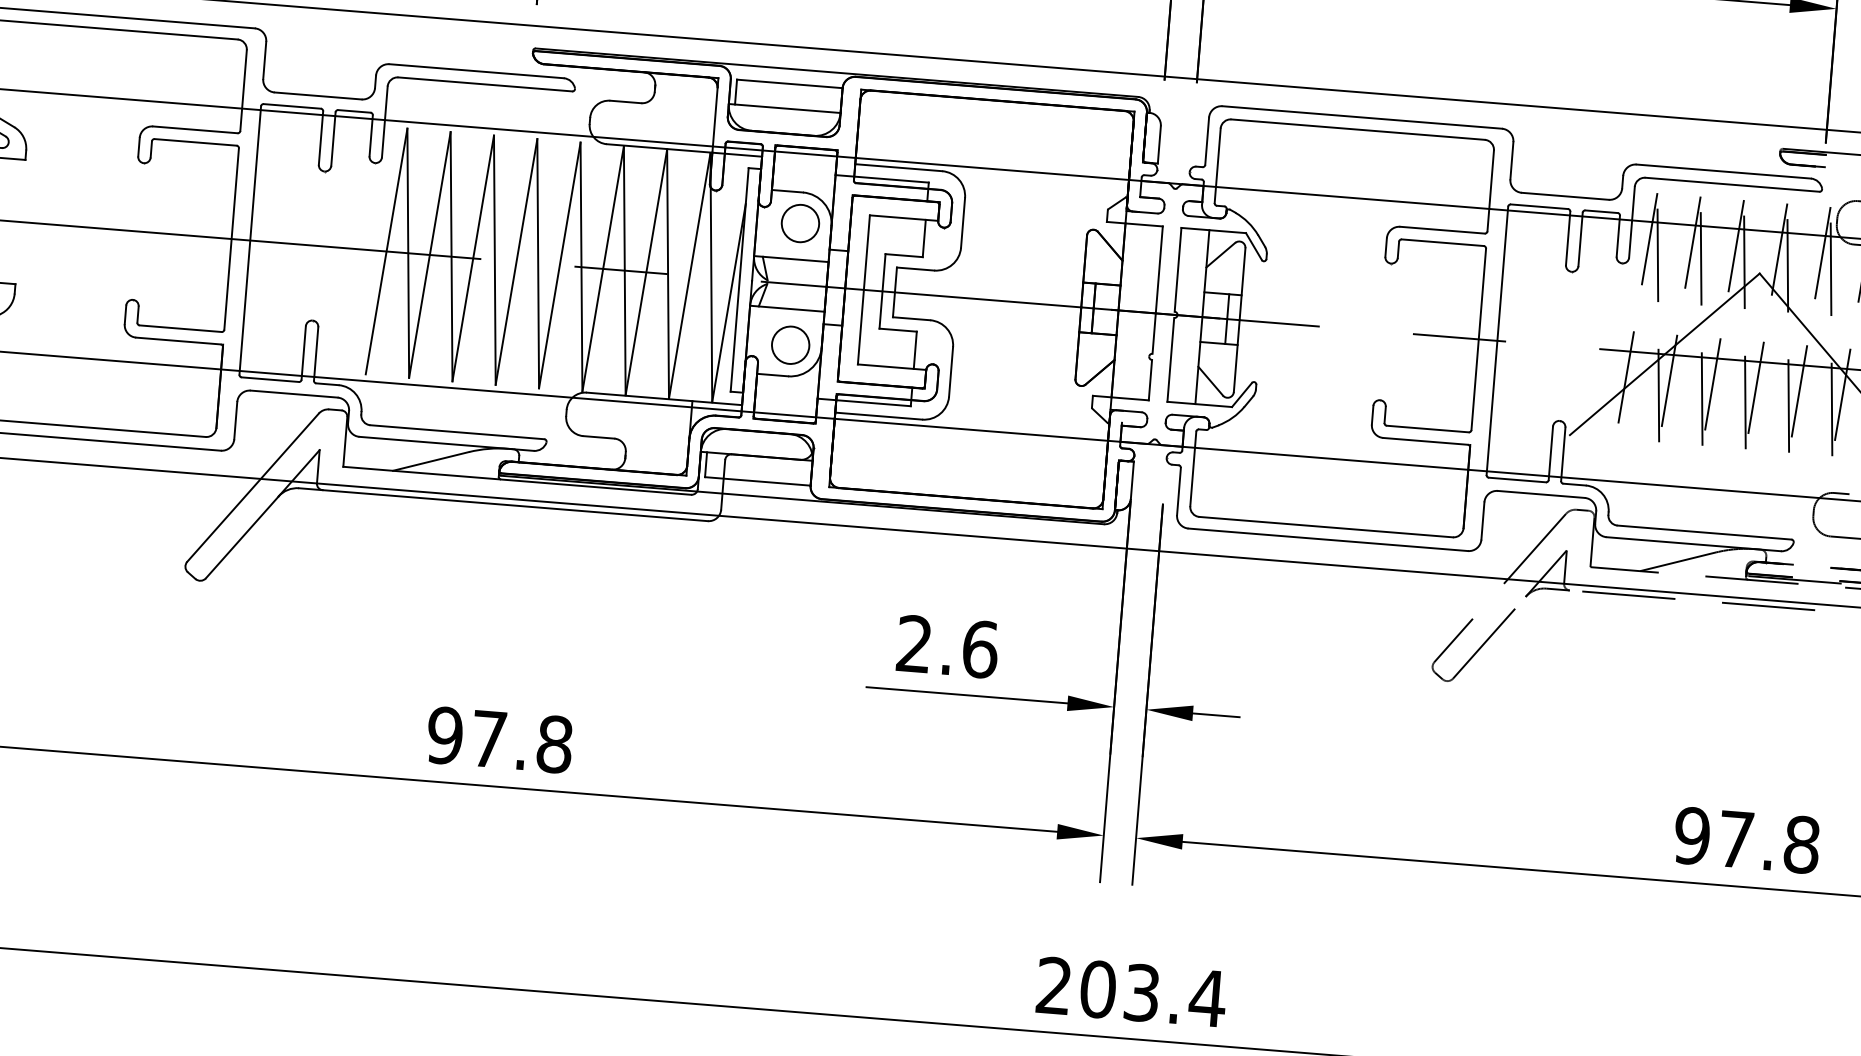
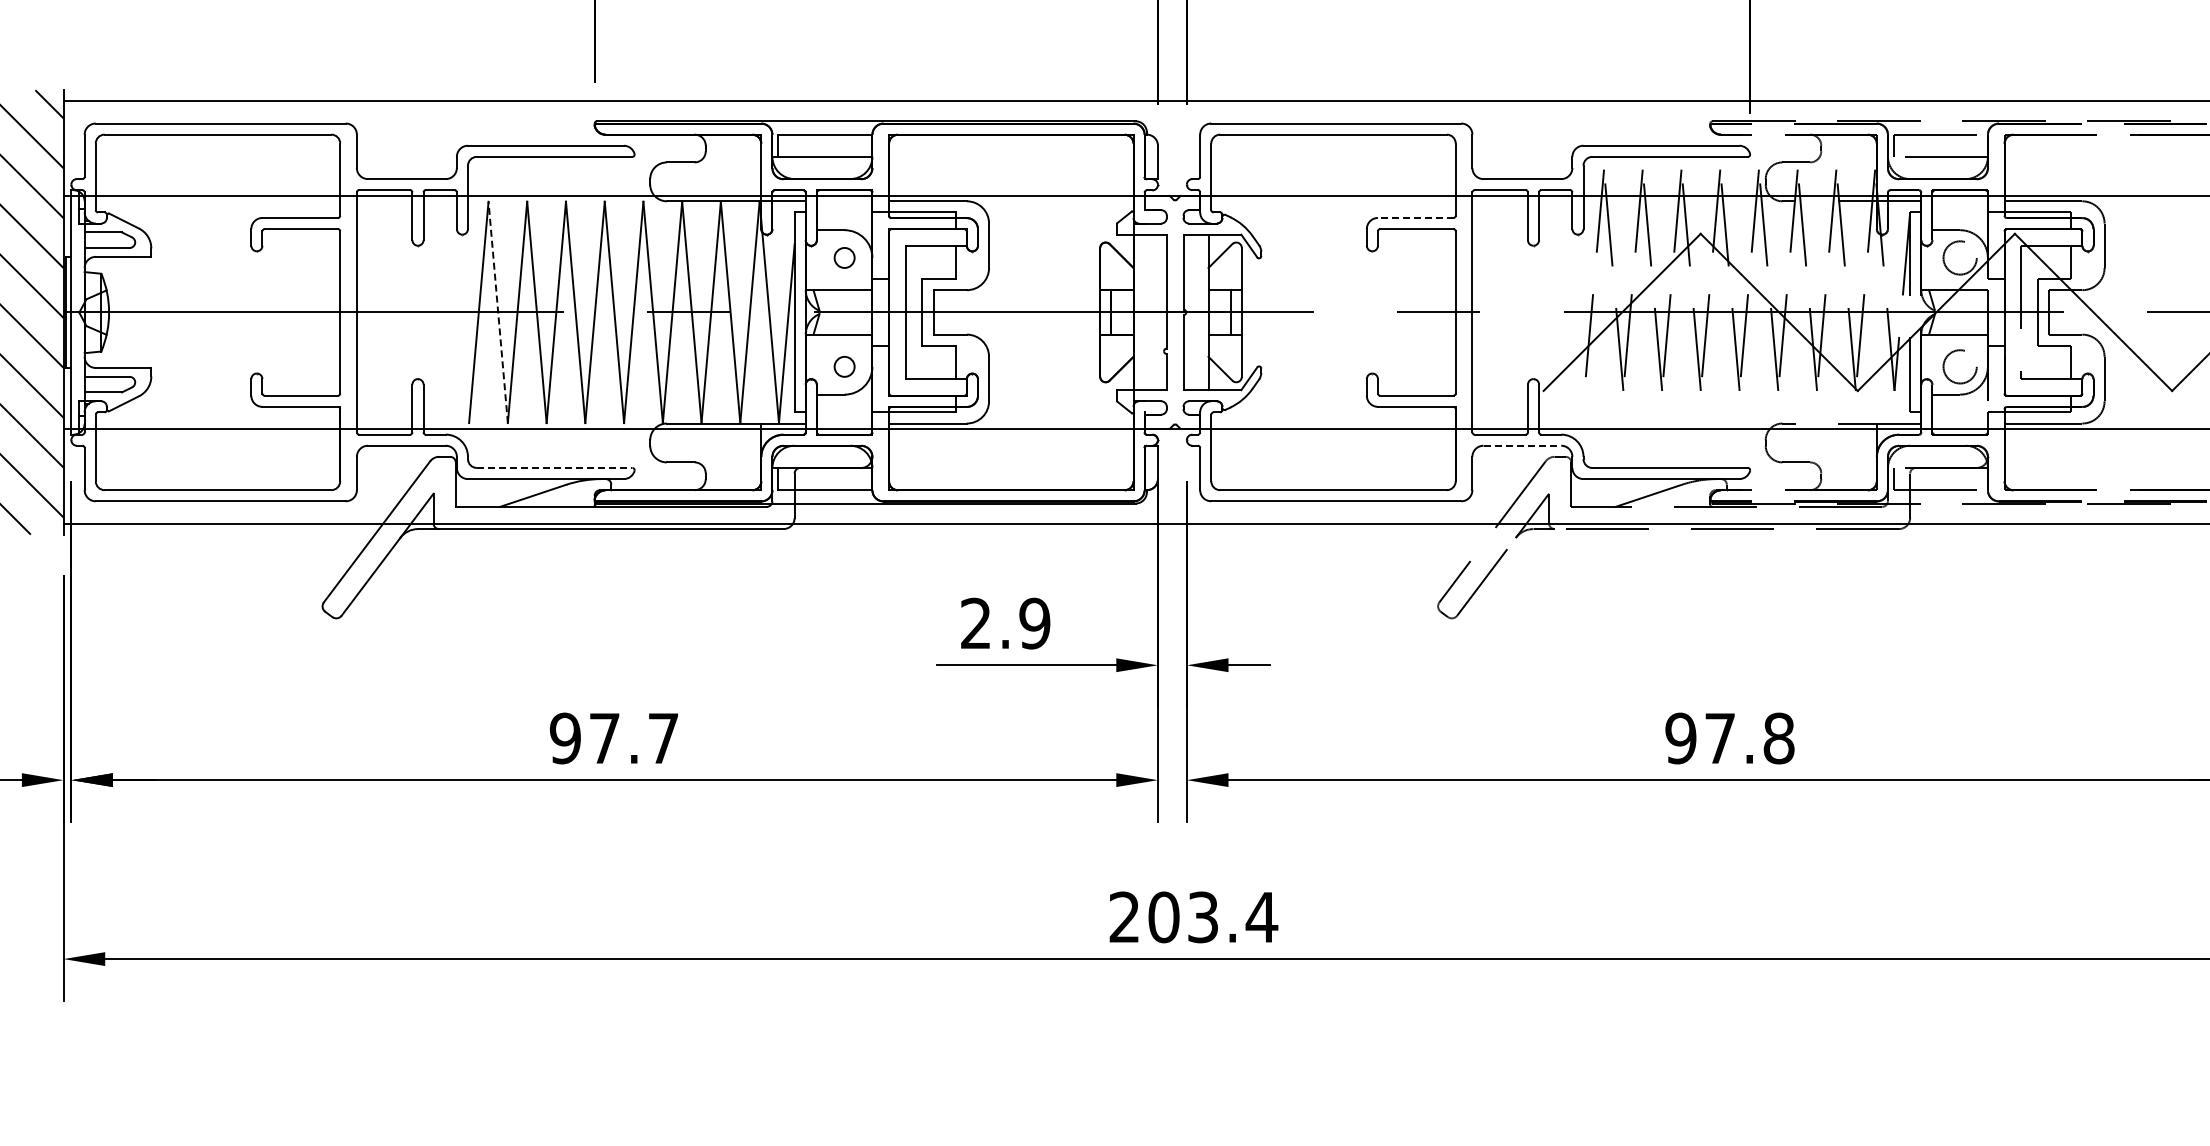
circle: (800, 223) -> (844, 257), size x0.6
line: (1442, 229) -> (1415, 217), solid -> dashed
line: (408, 252) -> (498, 311), solid -> dashed
circle: (790, 344) -> (844, 366), size x0.6
line: (457, 431) -> (554, 467), solid -> dashed
line: (1541, 494) -> (1522, 445), solid -> dashed
text: (979, 649) -> (1034, 623), 2.6 -> 2.9
text: (554, 744) -> (663, 738), 97.8 -> 97.7

